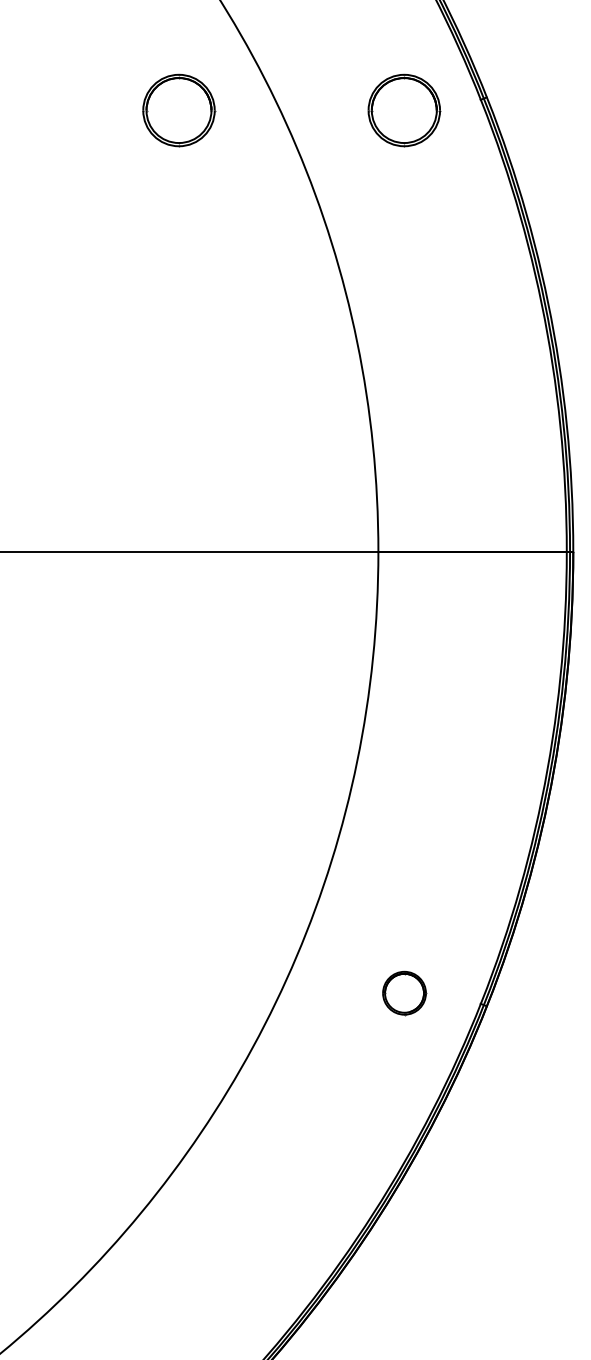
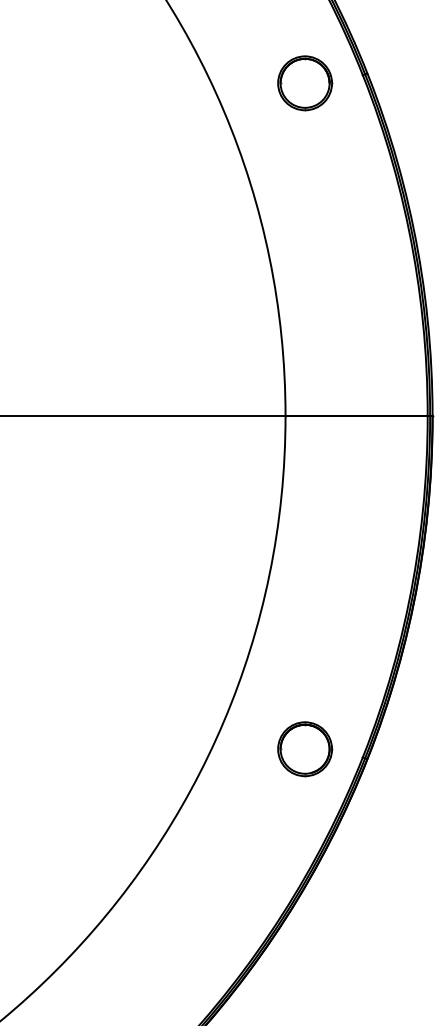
part: (179, 110) -> (135, 83), removed
part: (404, 993) -> (305, 749), size x1.67

